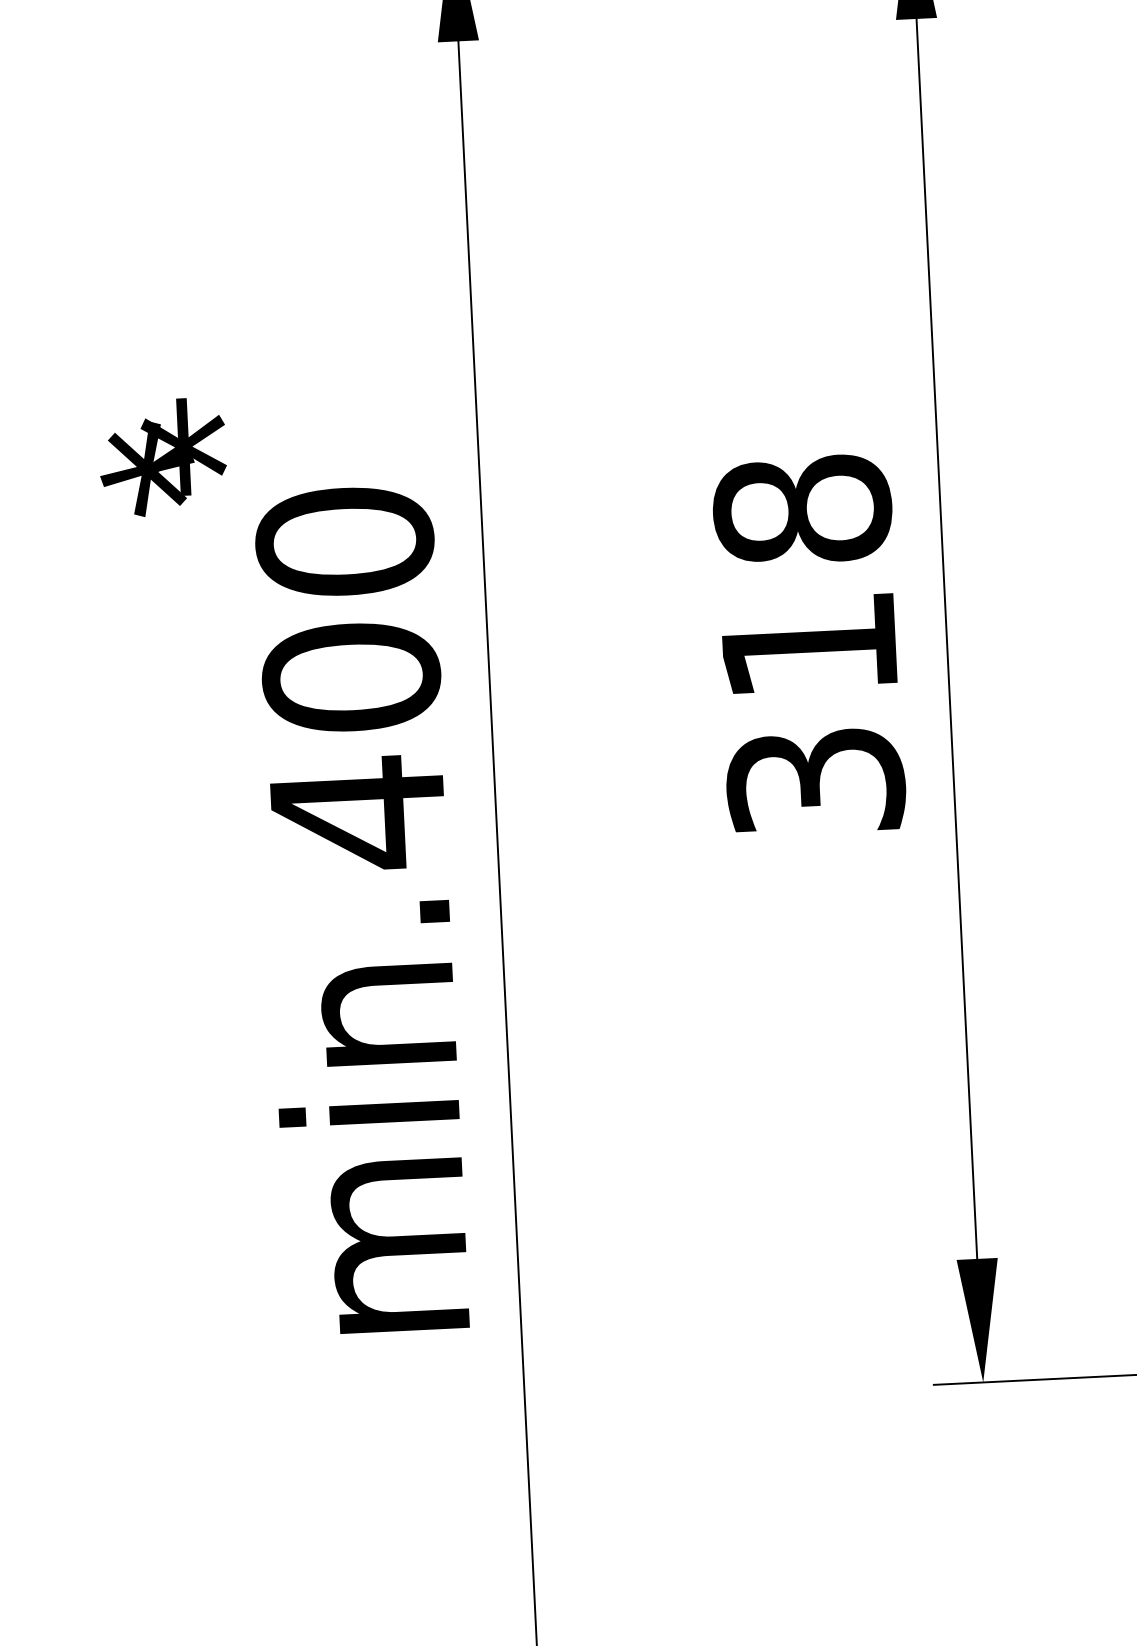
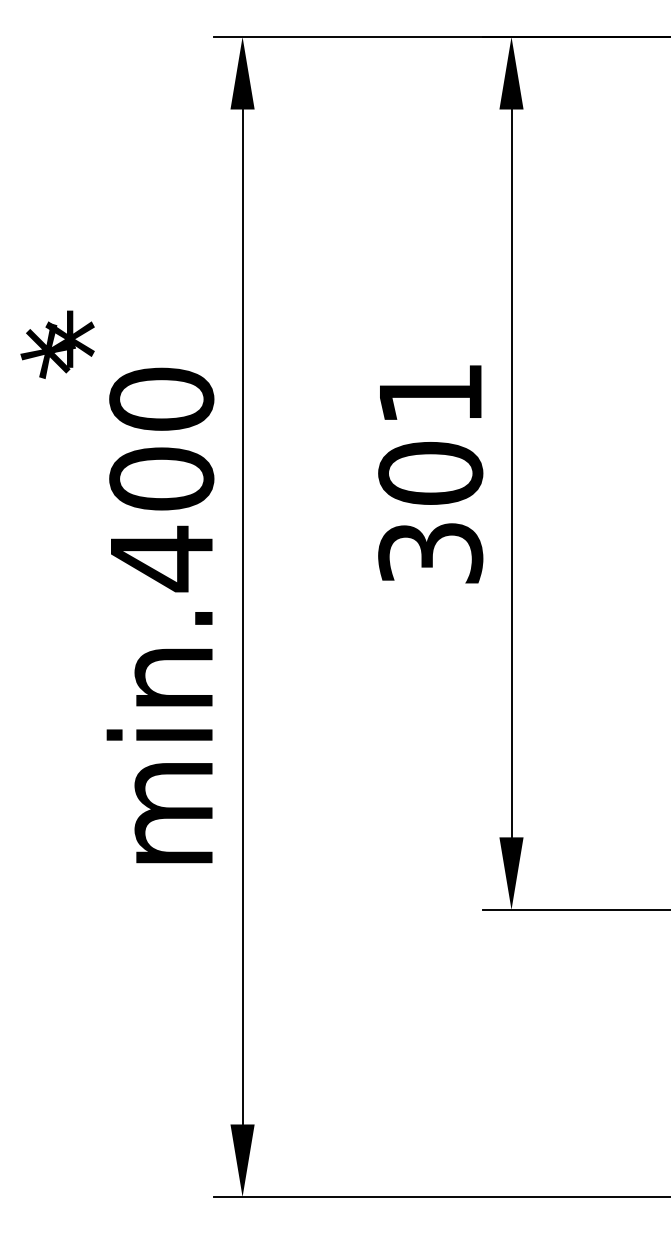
text: (805, 577) -> (430, 433), 318 -> 301

